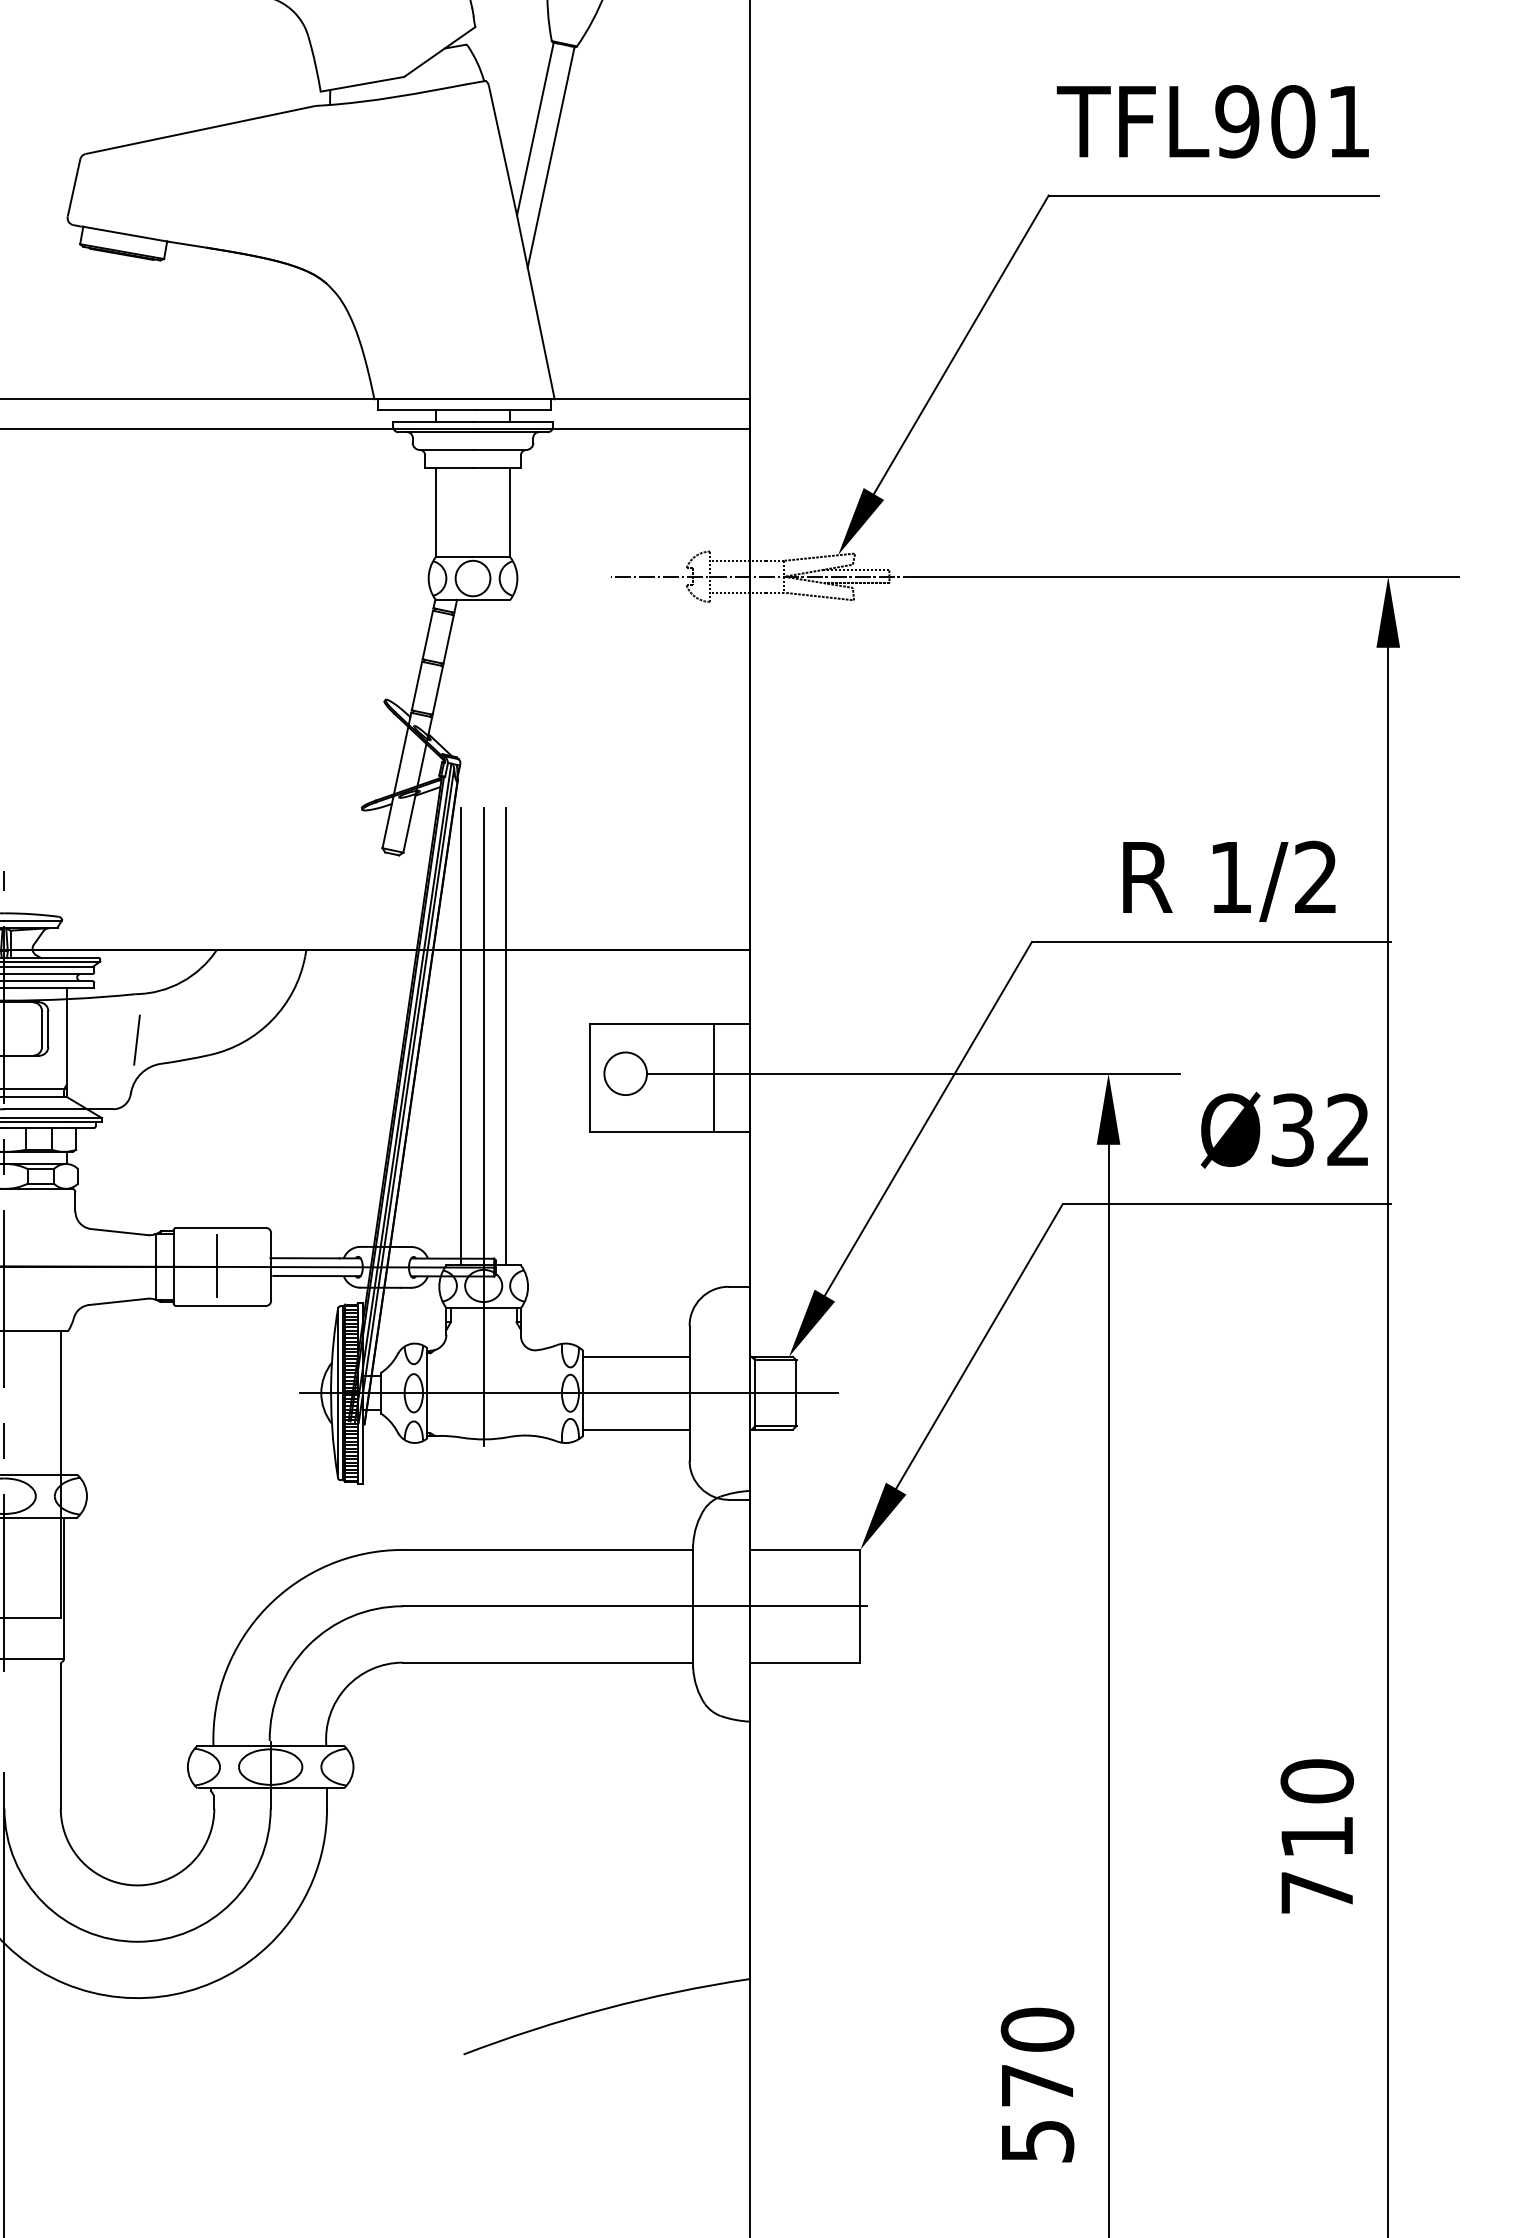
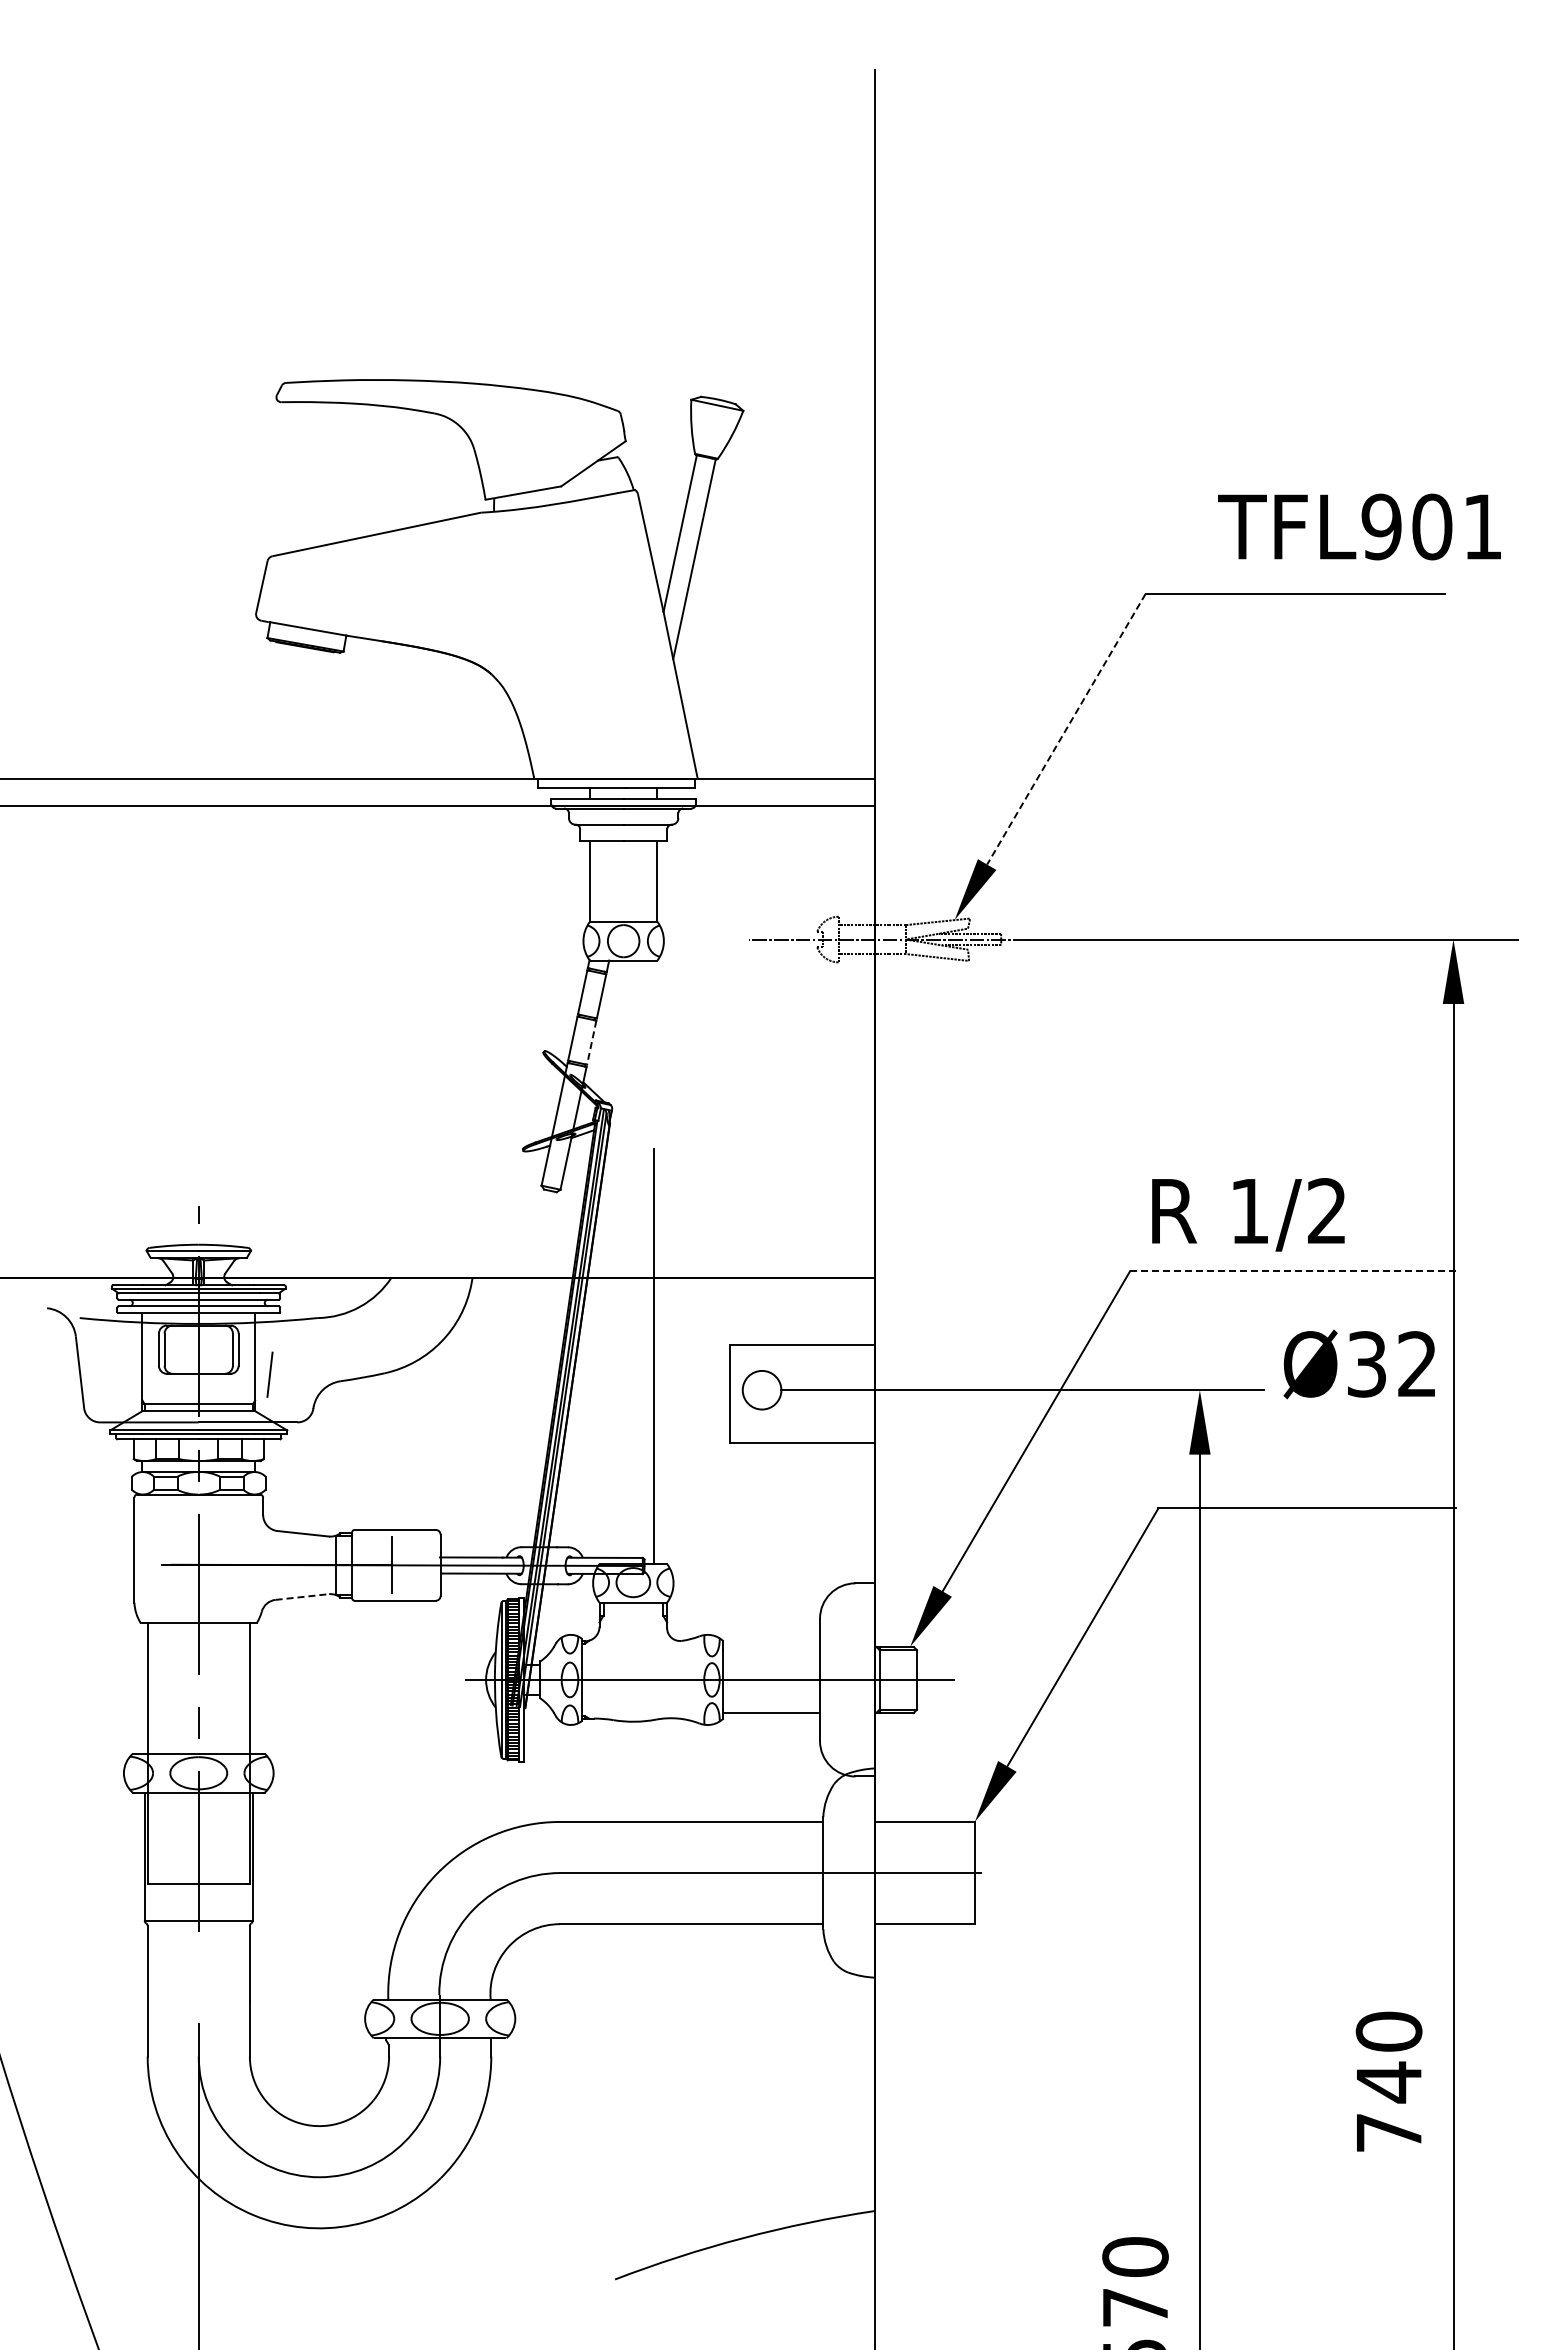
text: (1212, 121) -> (1359, 526), moved
line: (961, 345) -> (1066, 729), solid -> dashed
line: (437, 690) -> (591, 1042), solid -> dashed
text: (1229, 881) -> (1248, 1214), moved
line: (1211, 942) -> (1293, 1271), solid -> dashed
line: (460, 1036) -> (612, 1356), removed
line: (136, 1039) -> (269, 1374), moved
line: (714, 1078) -> (842, 1394), removed
line: (483, 1125) -> (633, 1437), removed
text: (1283, 1130) -> (1358, 1364), moved
line: (118, 1302) -> (302, 1597), solid -> dashed
line: (636, 1356) -> (771, 1646), removed
text: (1317, 1837) -> (1389, 2082), 710 -> 740

